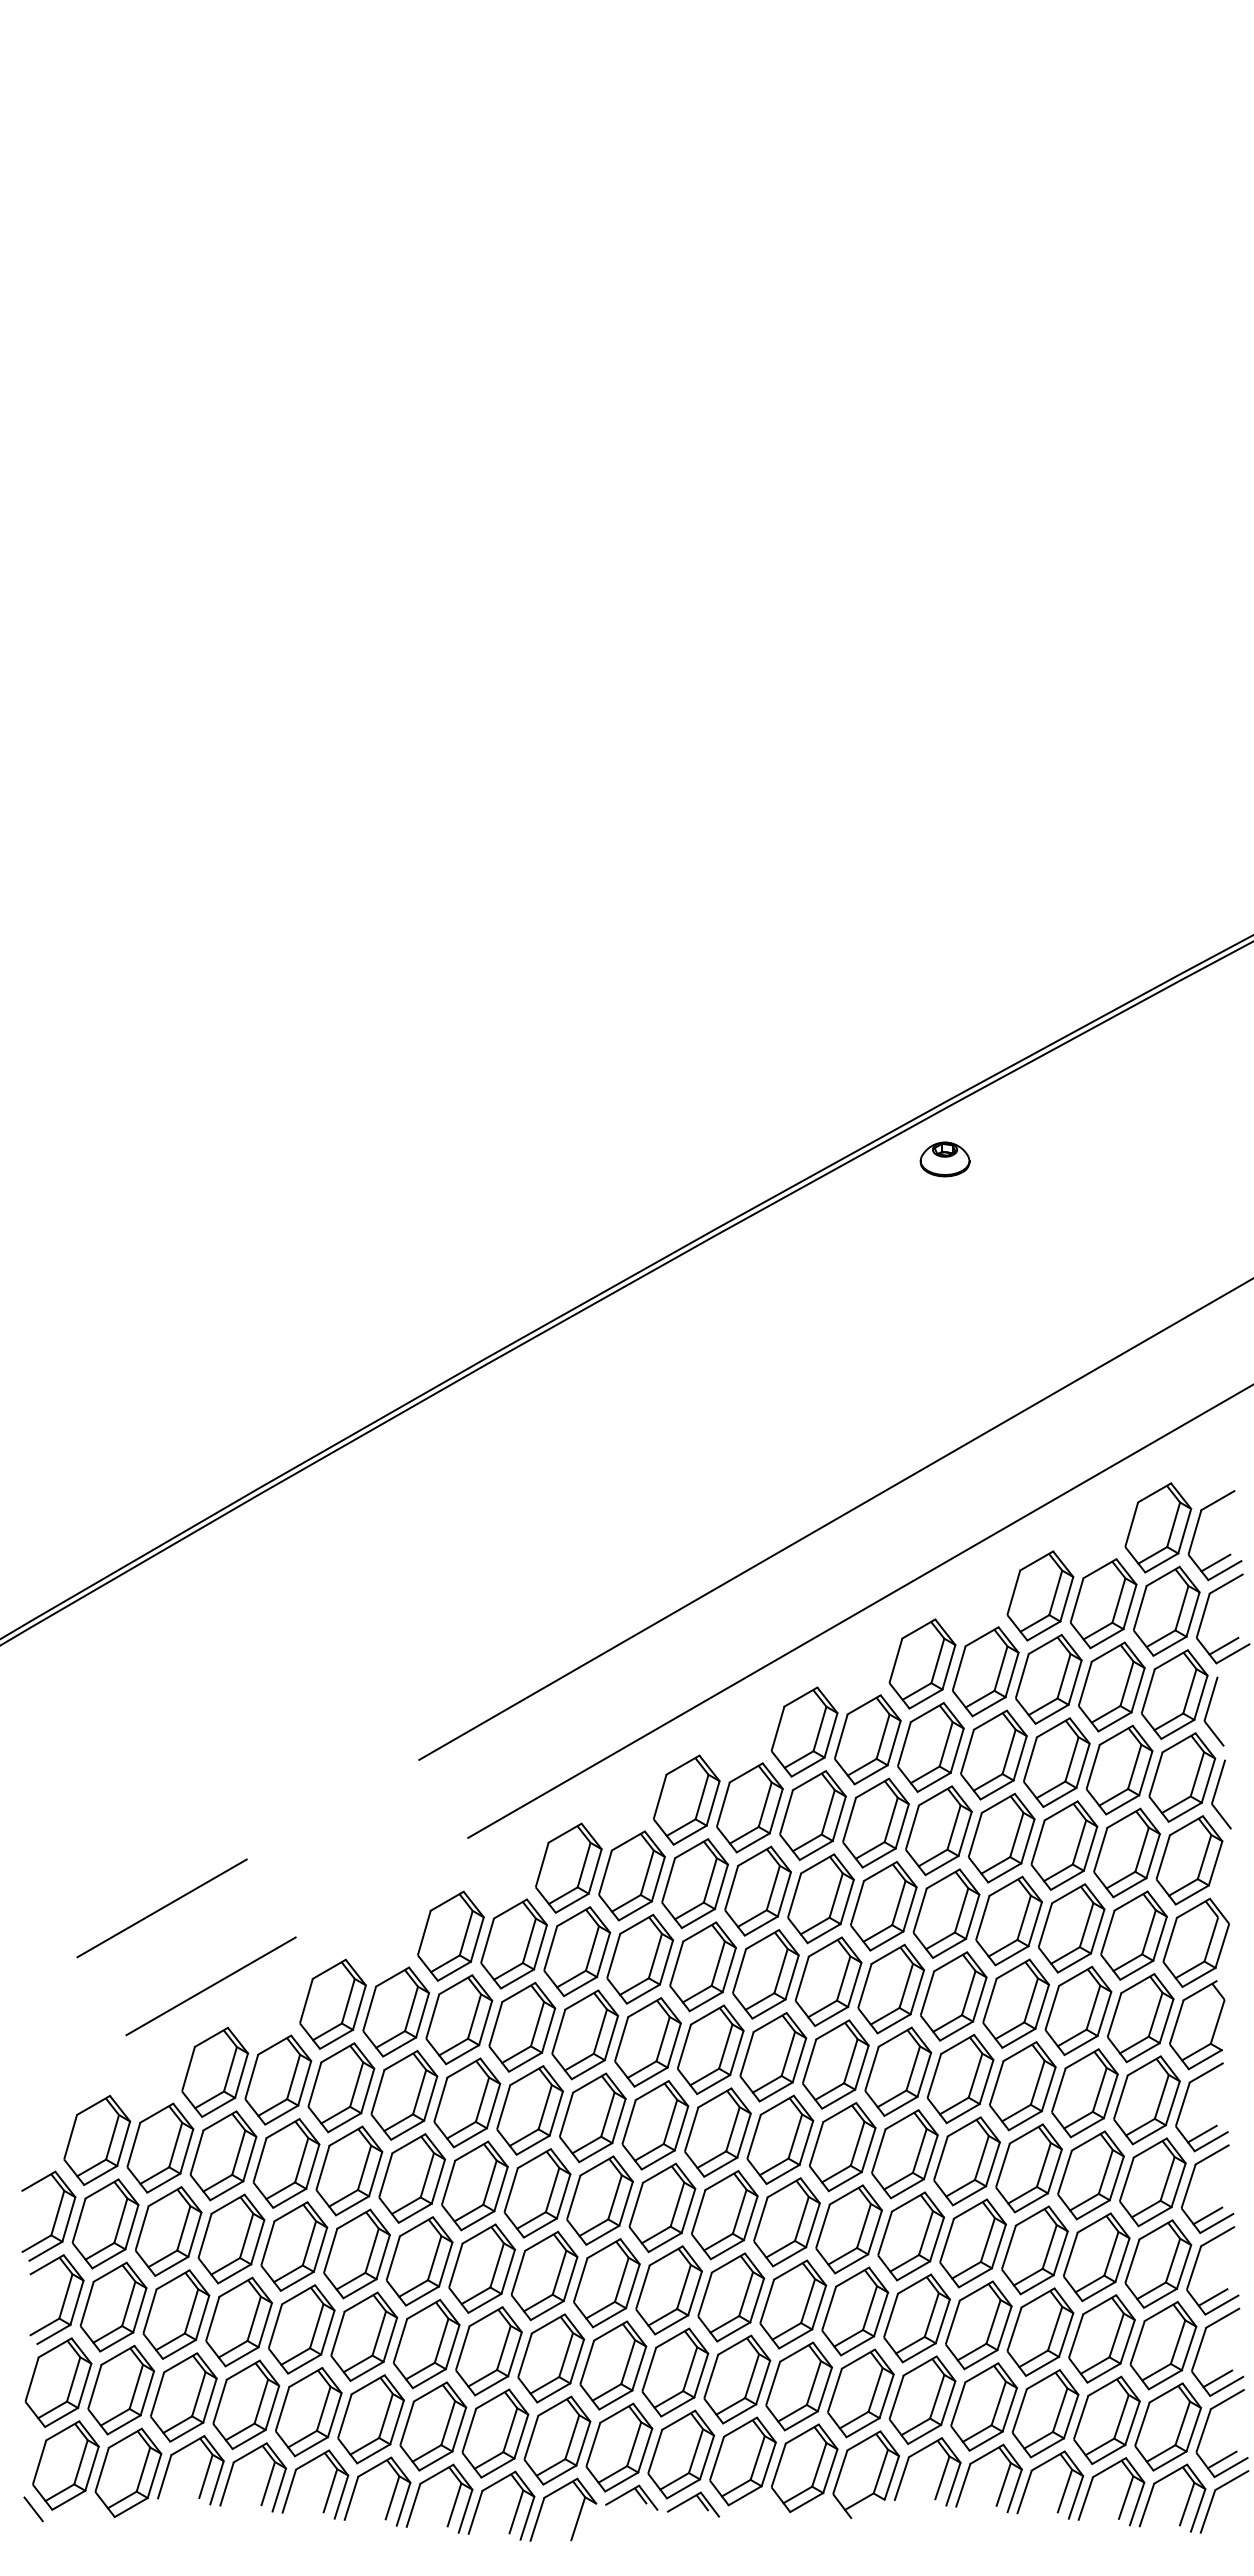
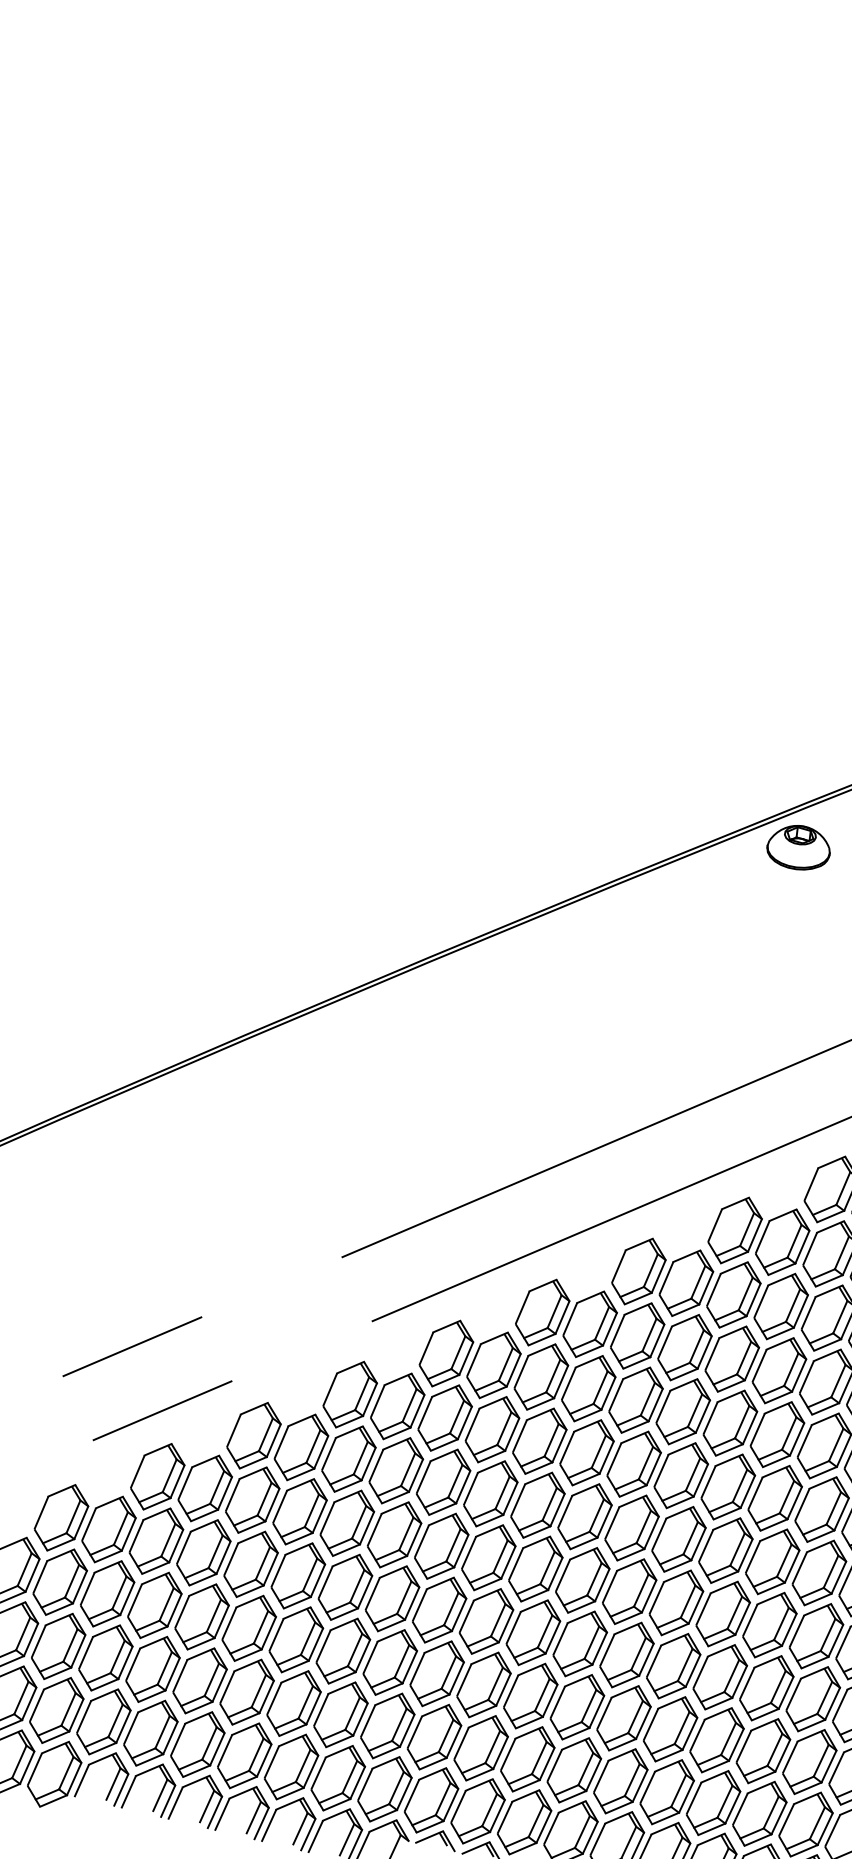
part: (944, 1159) -> (798, 847), size x1.67

